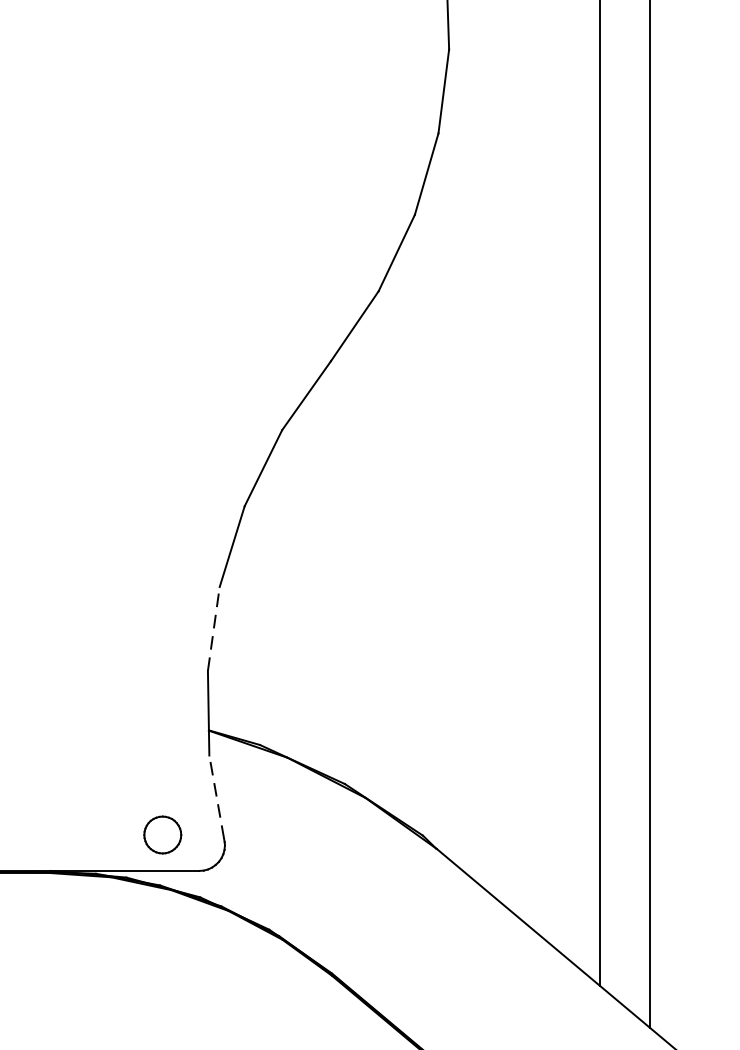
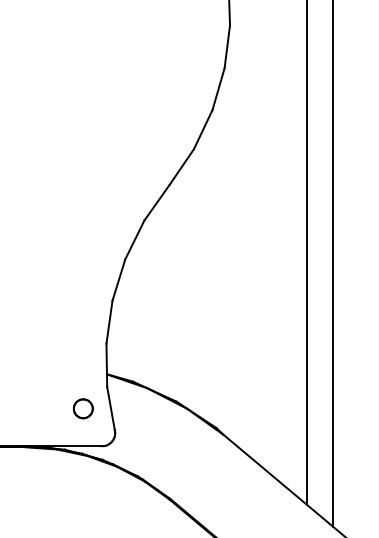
line: (213, 629) -> (109, 322), dashed -> solid
line: (215, 797) -> (110, 408), dashed -> solid
part: (161, 834) -> (82, 408), moved

